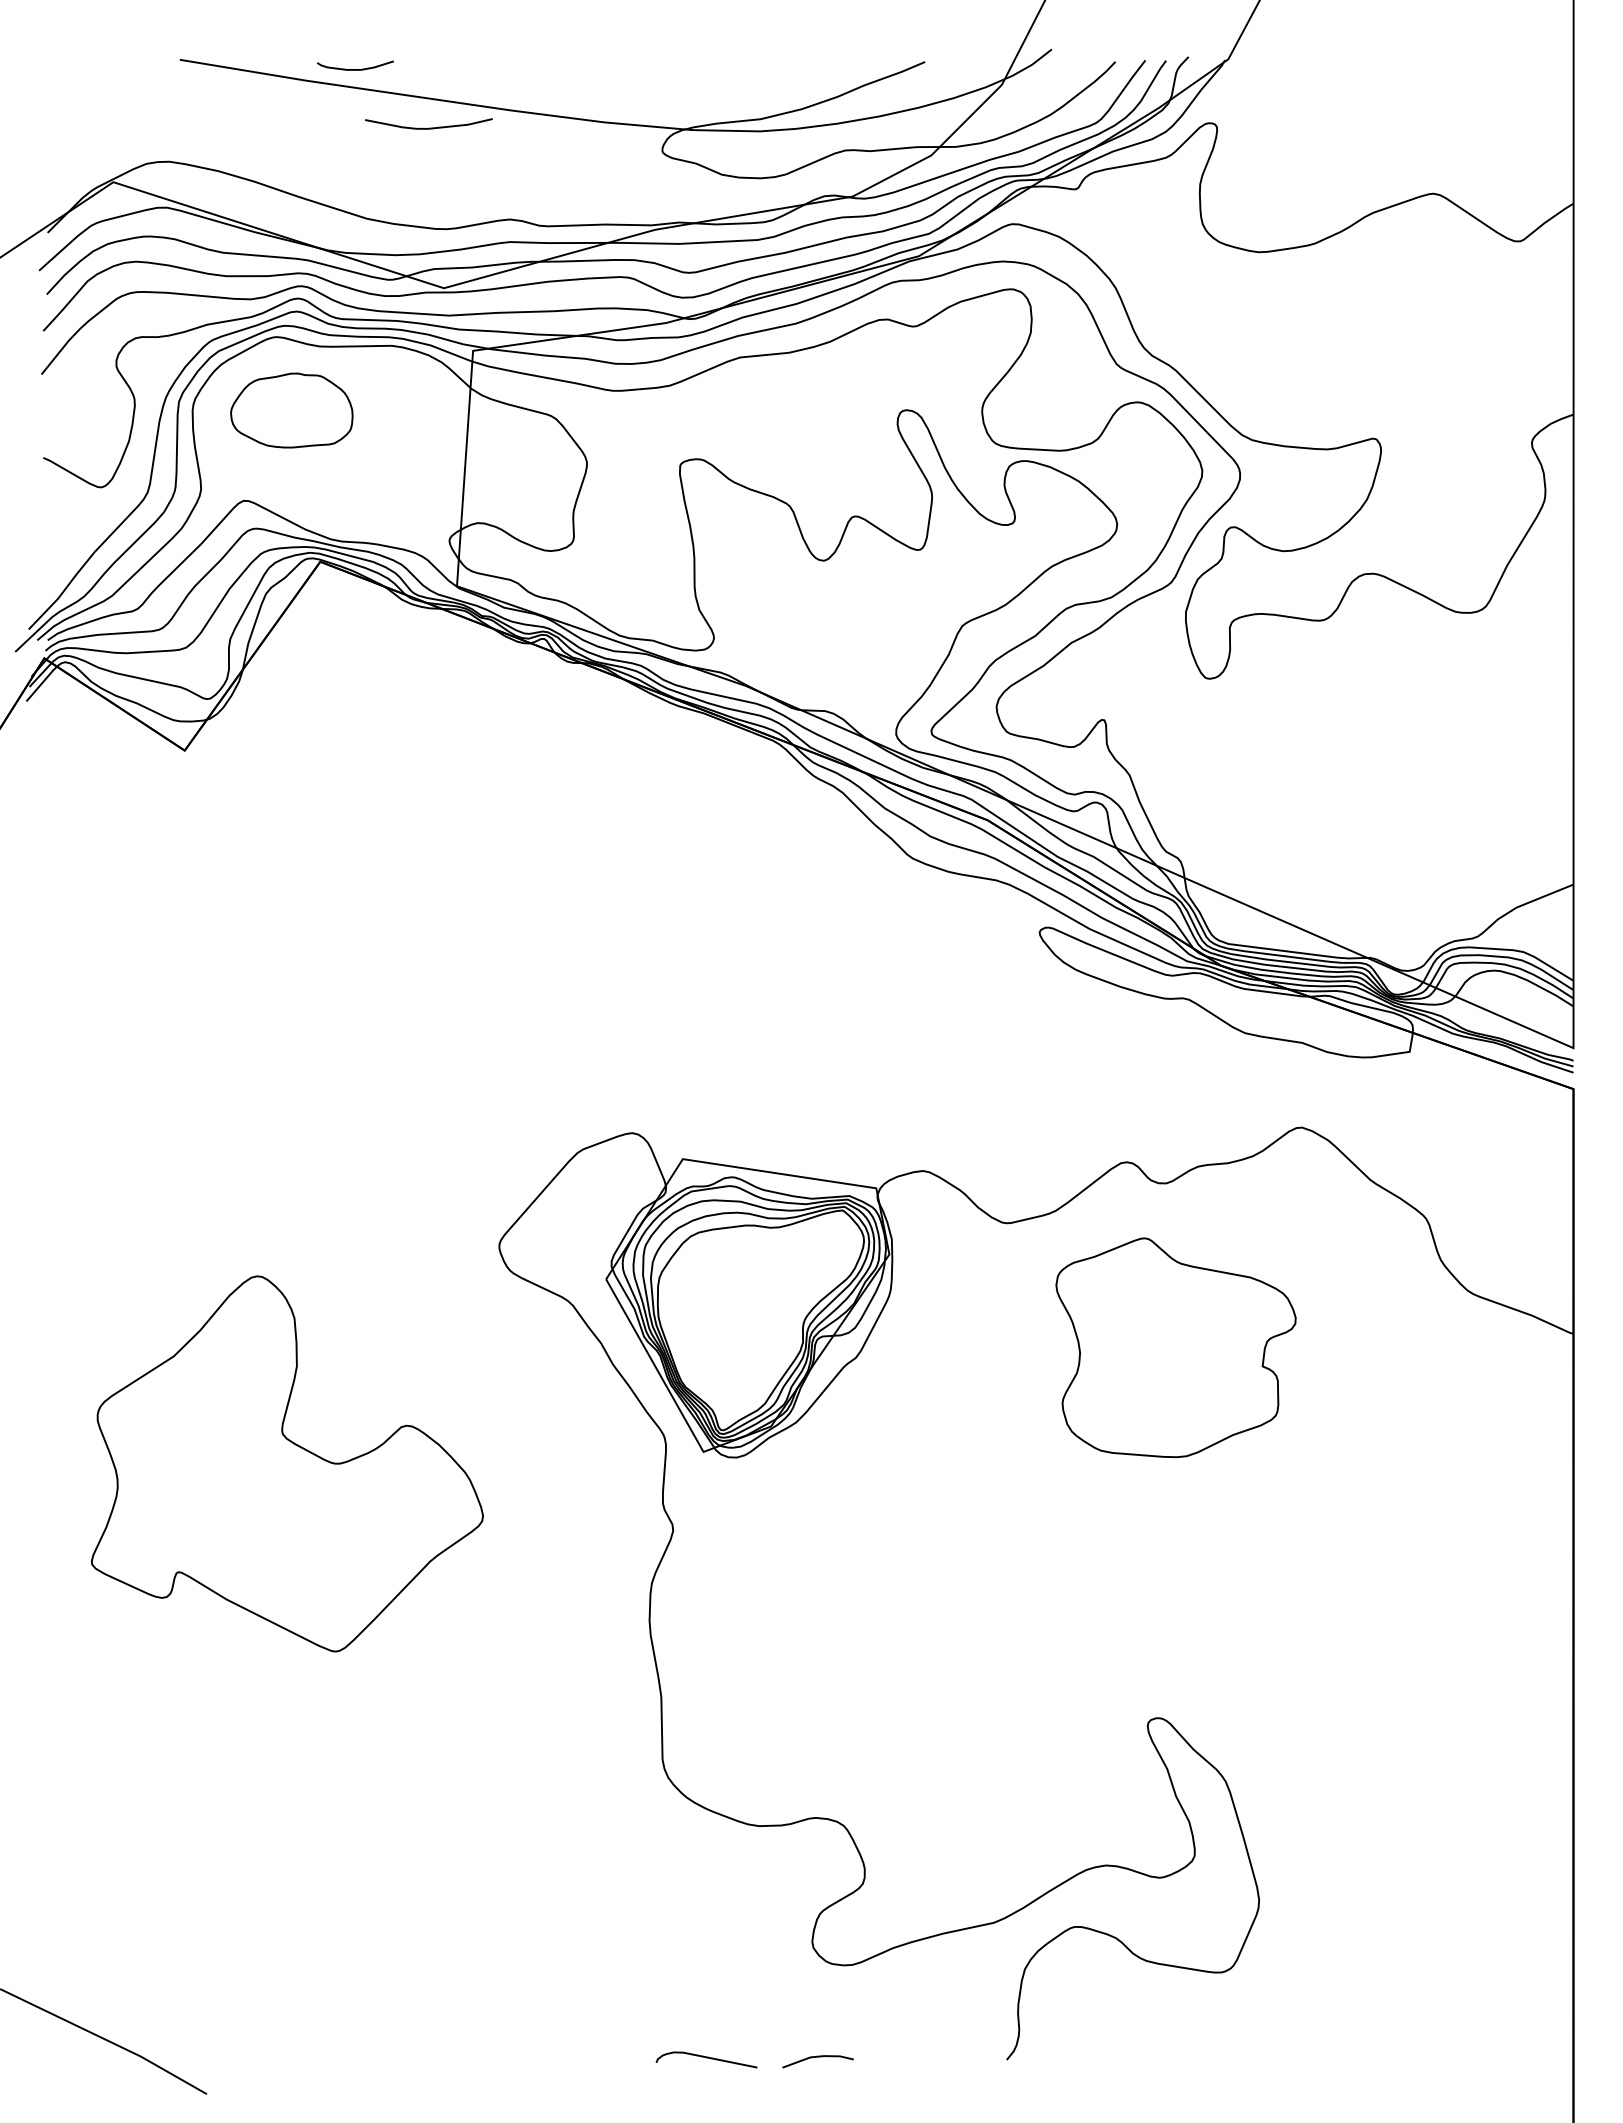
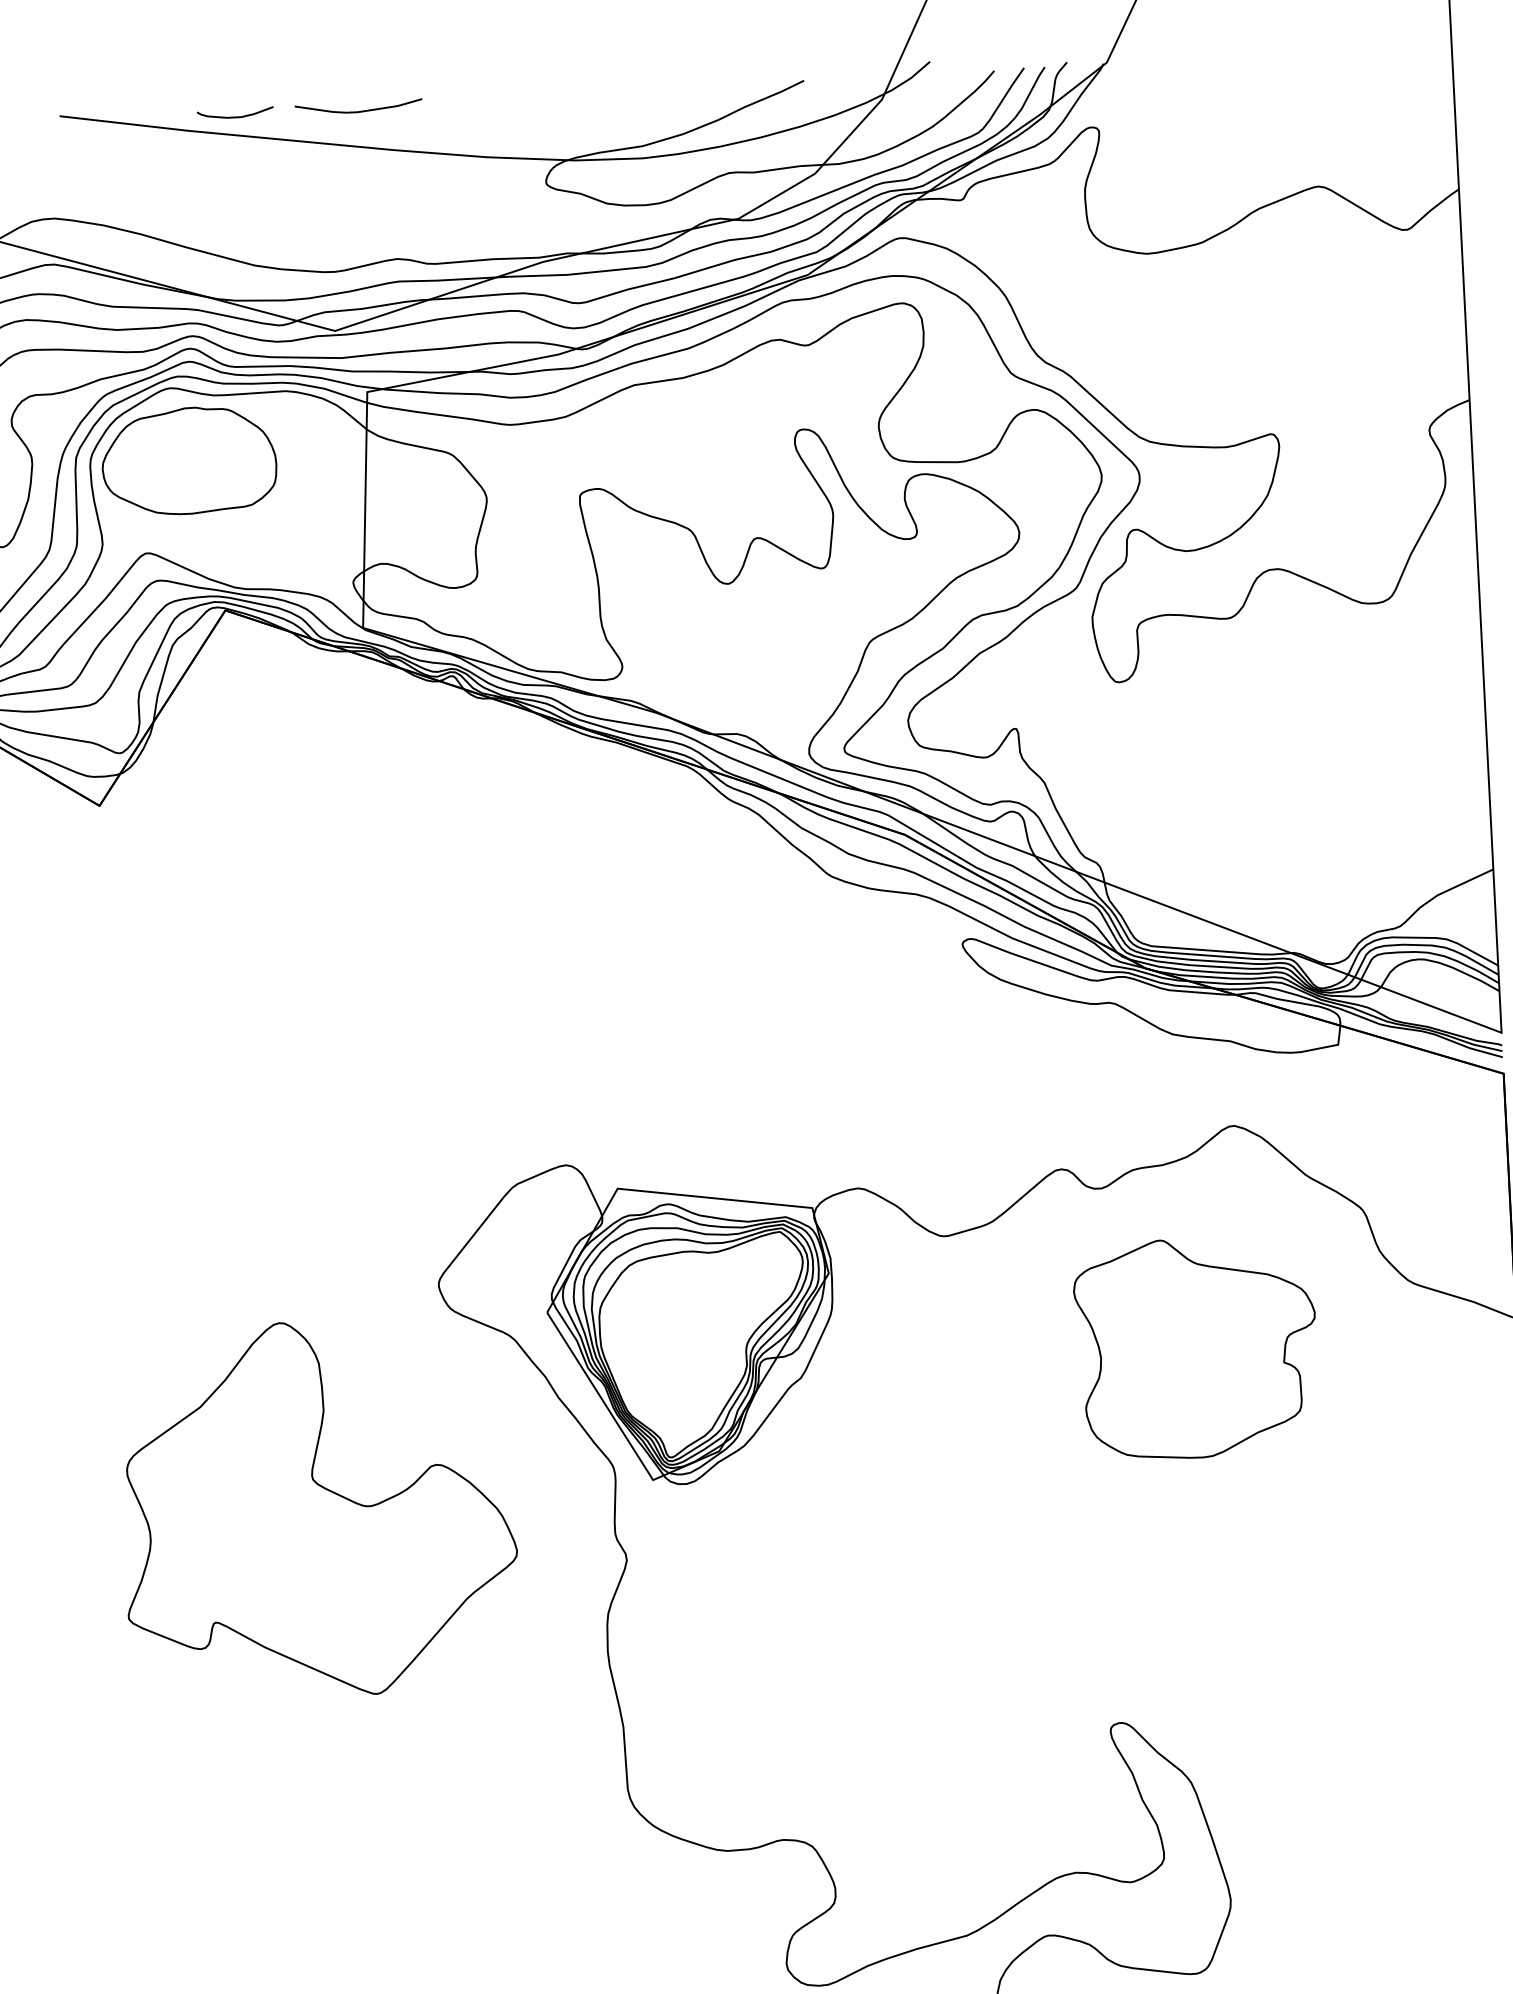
curve: (428, 127) -> (358, 110), moved
part: (291, 410) -> (188, 460), size x1.43
part: (1175, 1347) -> (1196, 1347), moved
part: (287, 1463) -> (319, 1508), moved

